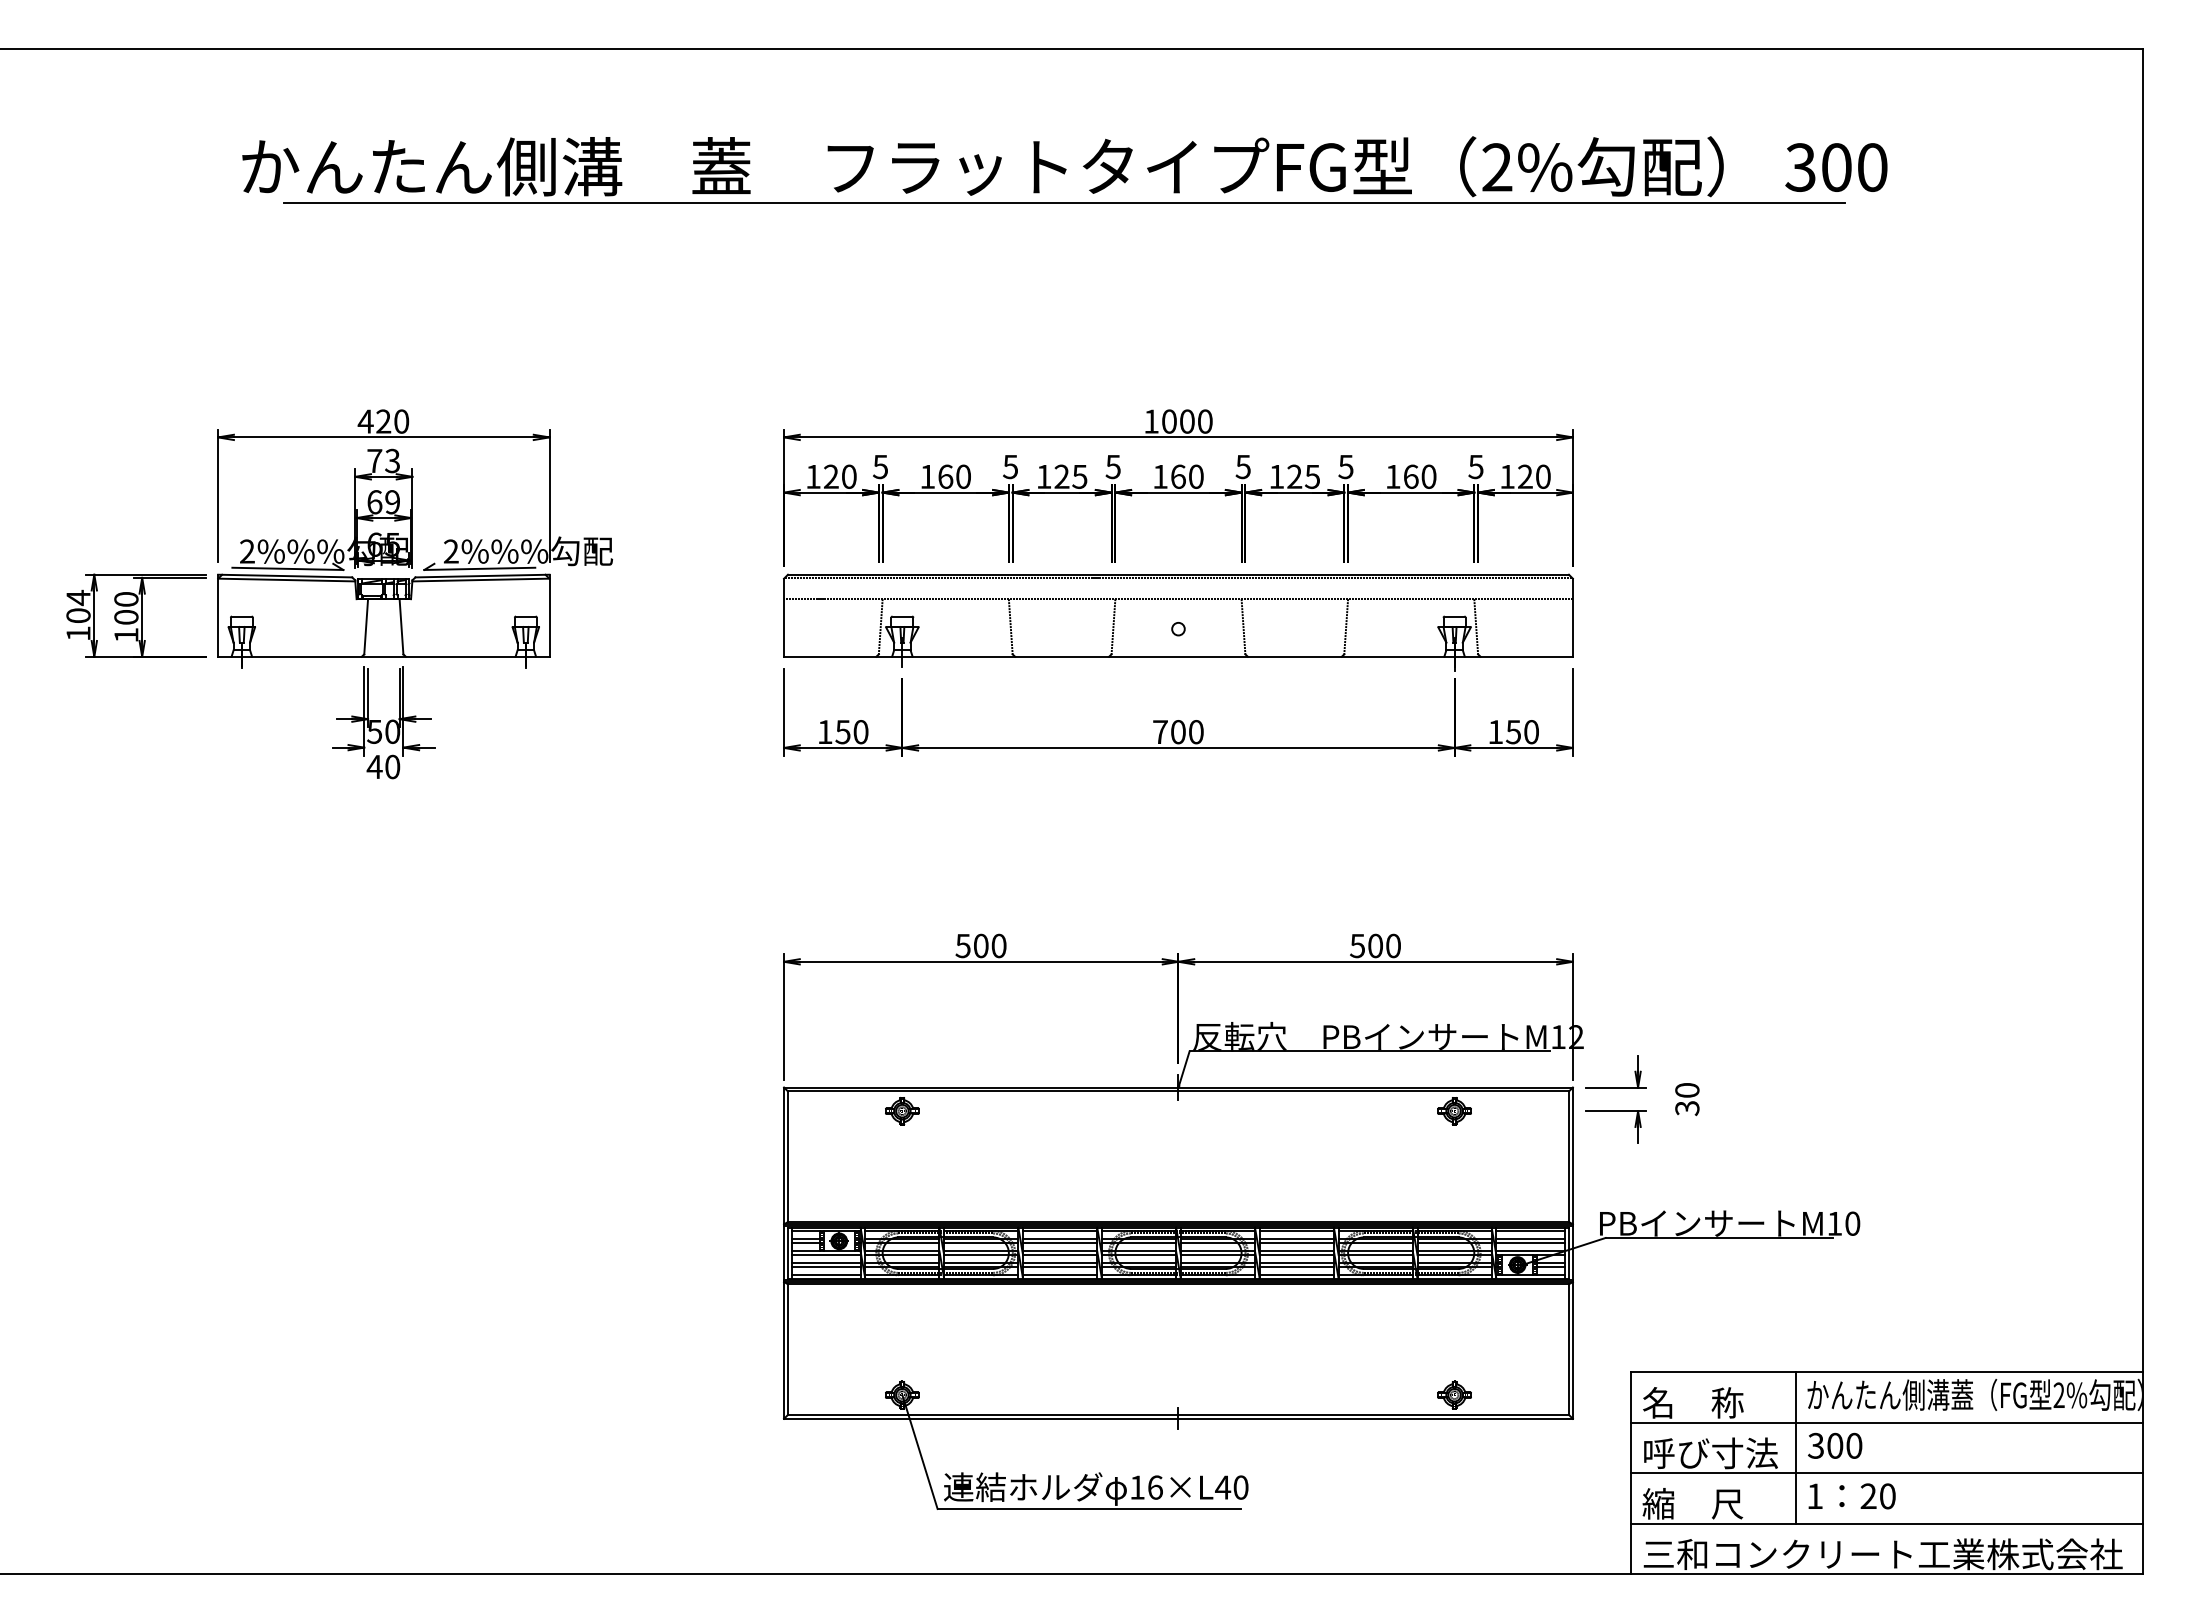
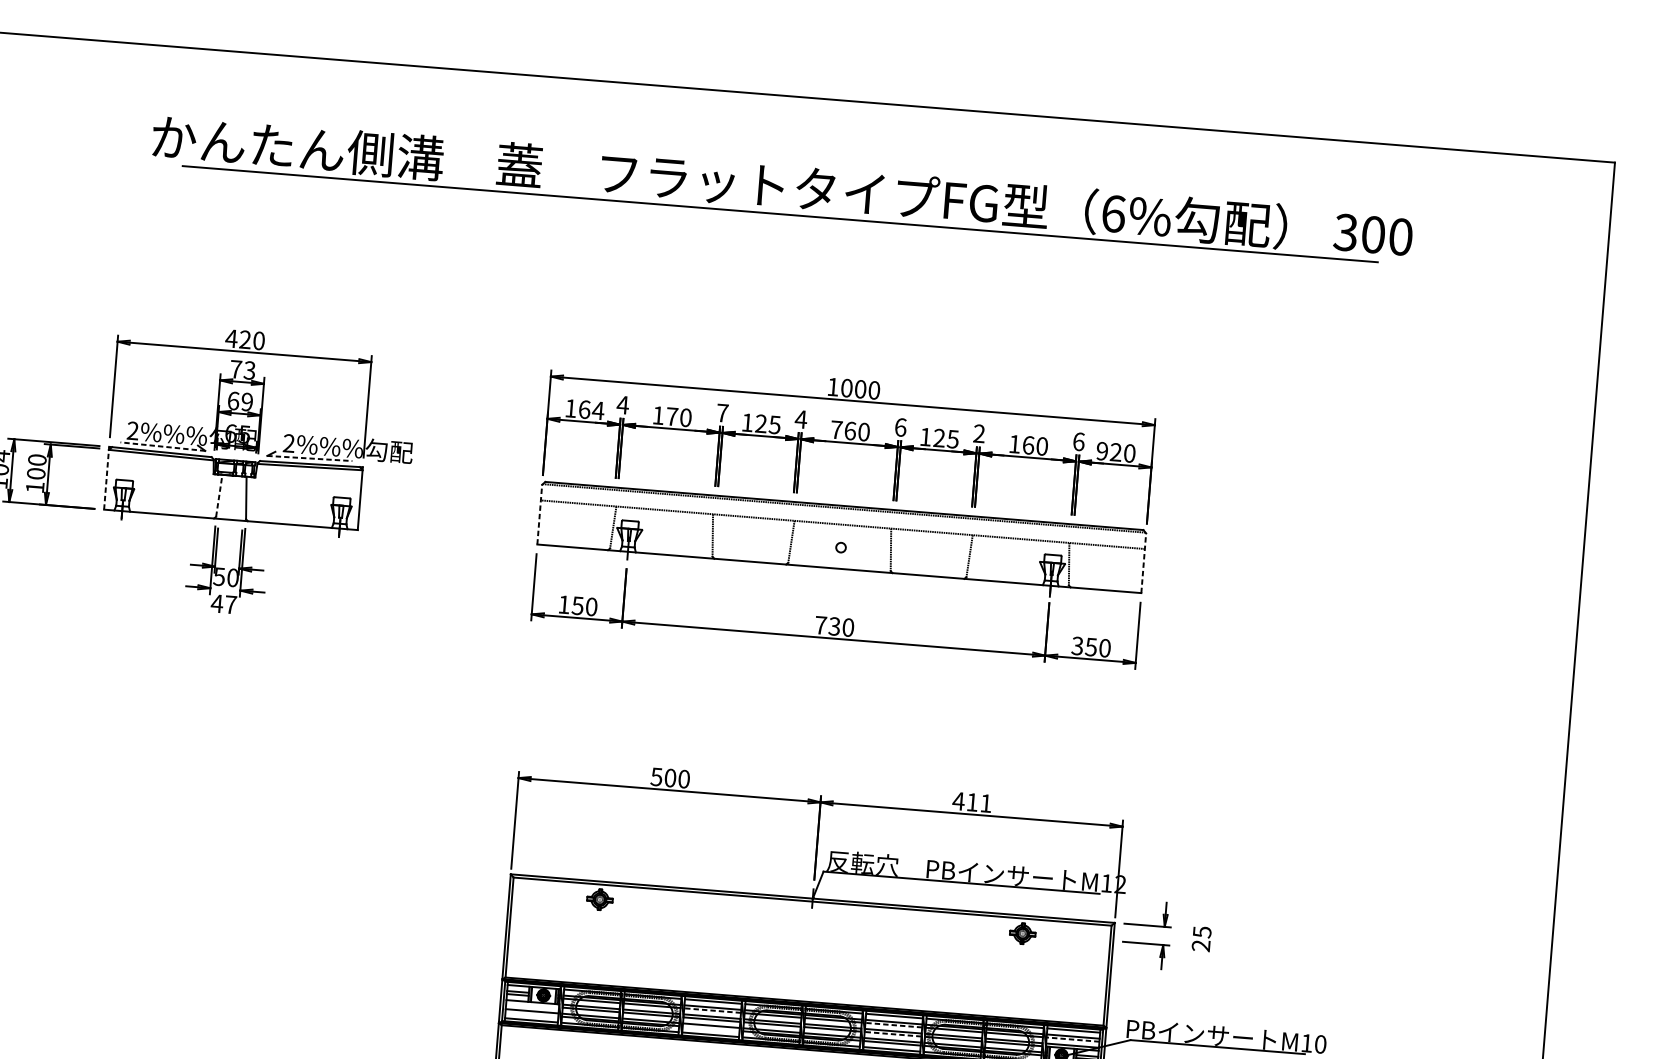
text: (1497, 167) -> (1113, 213), 2% -> 6%
text: (1242, 466) -> (900, 427), 5 -> 6
text: (1345, 466) -> (978, 433), 5 -> 2
text: (1475, 466) -> (1078, 441), 5 -> 6
text: (880, 467) -> (622, 405), 5 -> 4
text: (1010, 467) -> (722, 413), 5 -> 7
text: (1113, 467) -> (801, 419), 5 -> 4
text: (840, 476) -> (591, 409), 120 -> 164
text: (945, 476) -> (672, 416), 160 -> 170
text: (1160, 476) -> (836, 429), 160 -> 760
text: (1507, 476) -> (1102, 451), 120 -> 920
line: (287, 568) -> (162, 446), solid -> dashed
line: (479, 568) -> (309, 458), solid -> dashed
line: (218, 615) -> (106, 478), solid -> dashed
line: (784, 617) -> (540, 514), solid -> dashed
line: (1572, 617) -> (1143, 563), solid -> dashed
line: (366, 626) -> (219, 495), solid -> dashed
text: (1177, 732) -> (833, 626), 700 -> 730
text: (1495, 732) -> (1077, 646), 150 -> 350
text: (392, 766) -> (230, 604), 40 -> 47
text: (1374, 945) -> (971, 801), 500 -> 411
text: (1687, 1099) -> (1201, 939), 30 -> 25
line: (1059, 1243) -> (712, 1010), solid -> dashed
line: (1296, 1243) -> (893, 1025), solid -> dashed
line: (1530, 1243) -> (1072, 1039), solid -> dashed
line: (825, 1255) -> (532, 1005), removed
line: (1296, 1255) -> (892, 1034), solid -> dashed
line: (825, 1266) -> (531, 1013), removed
line: (1060, 1266) -> (711, 1028), removed

